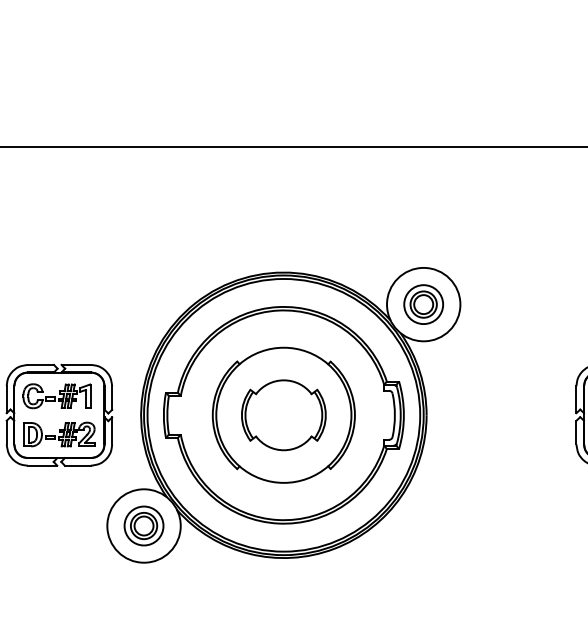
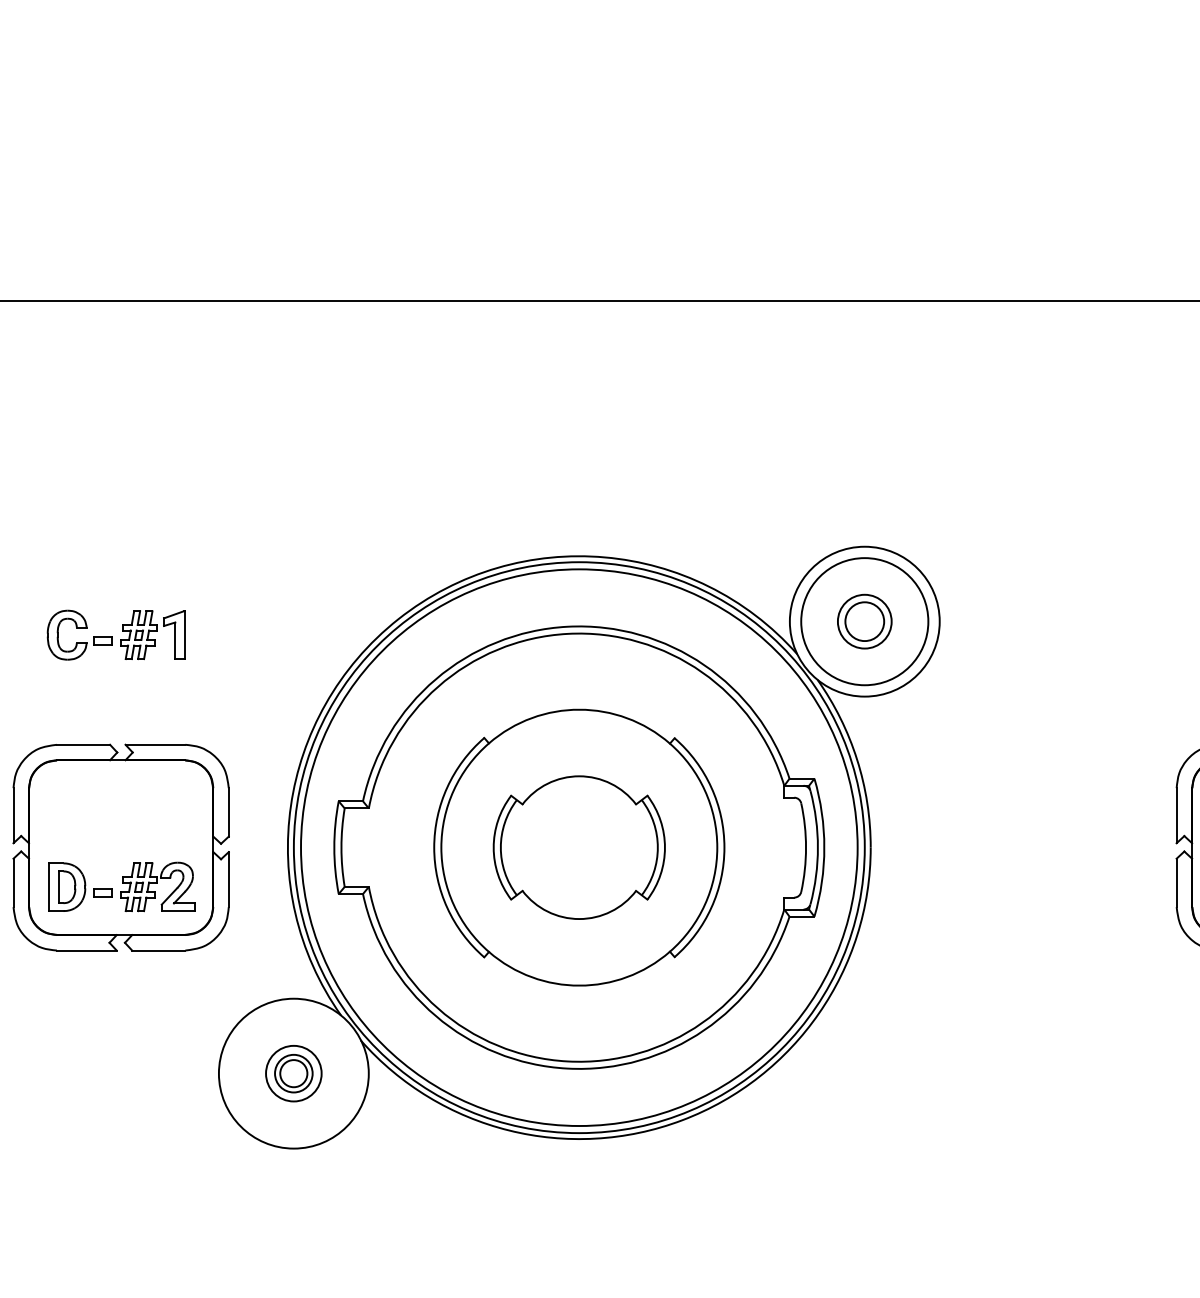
circle: (423, 304) -> (864, 621), size x1.6
part: (56, 396) -> (115, 635), moved
part: (143, 525) -> (292, 1072), size x0.7

